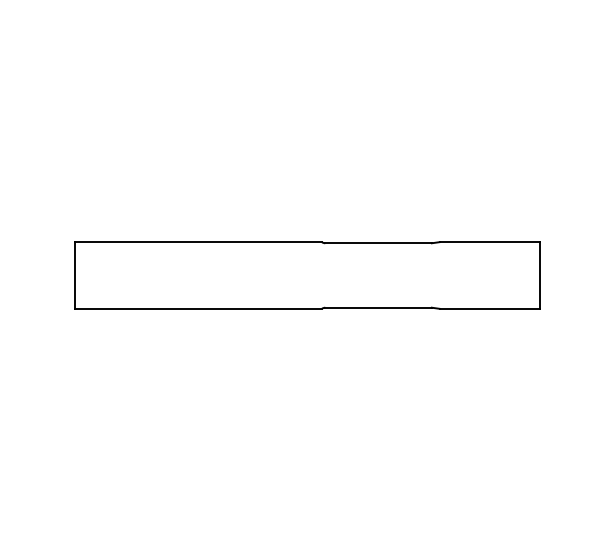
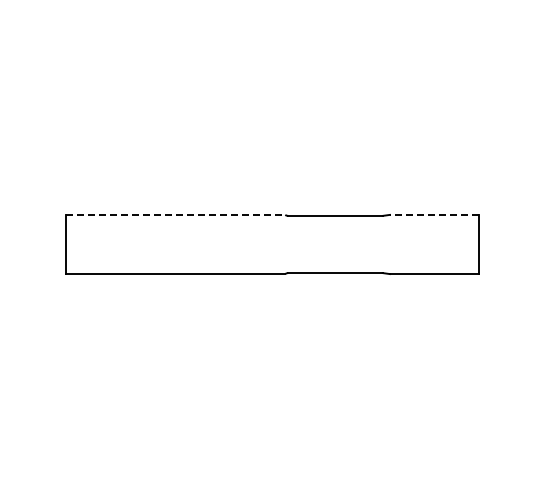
line: (199, 241) -> (176, 214), solid -> dashed
line: (489, 241) -> (433, 214), solid -> dashed

